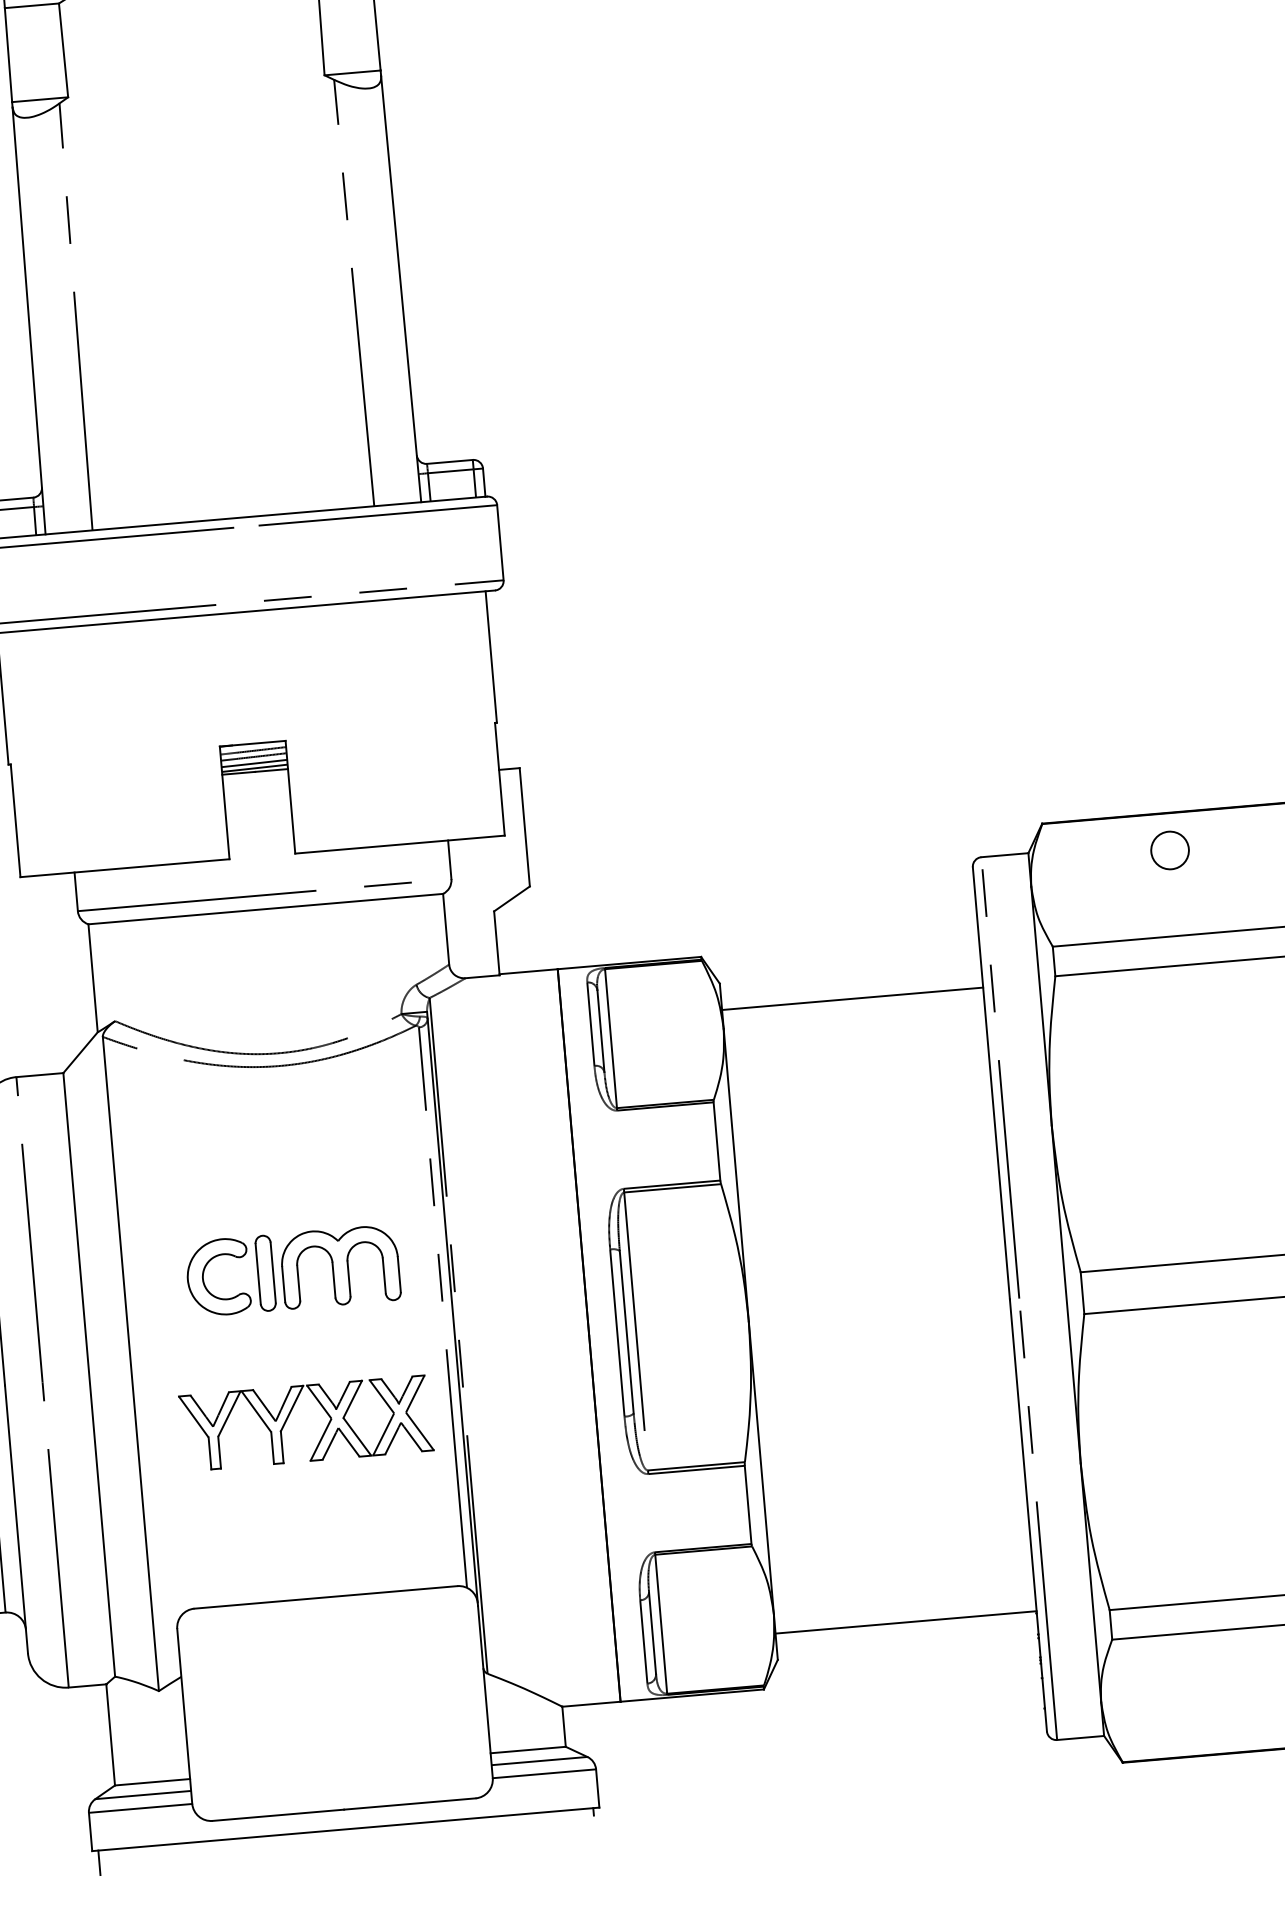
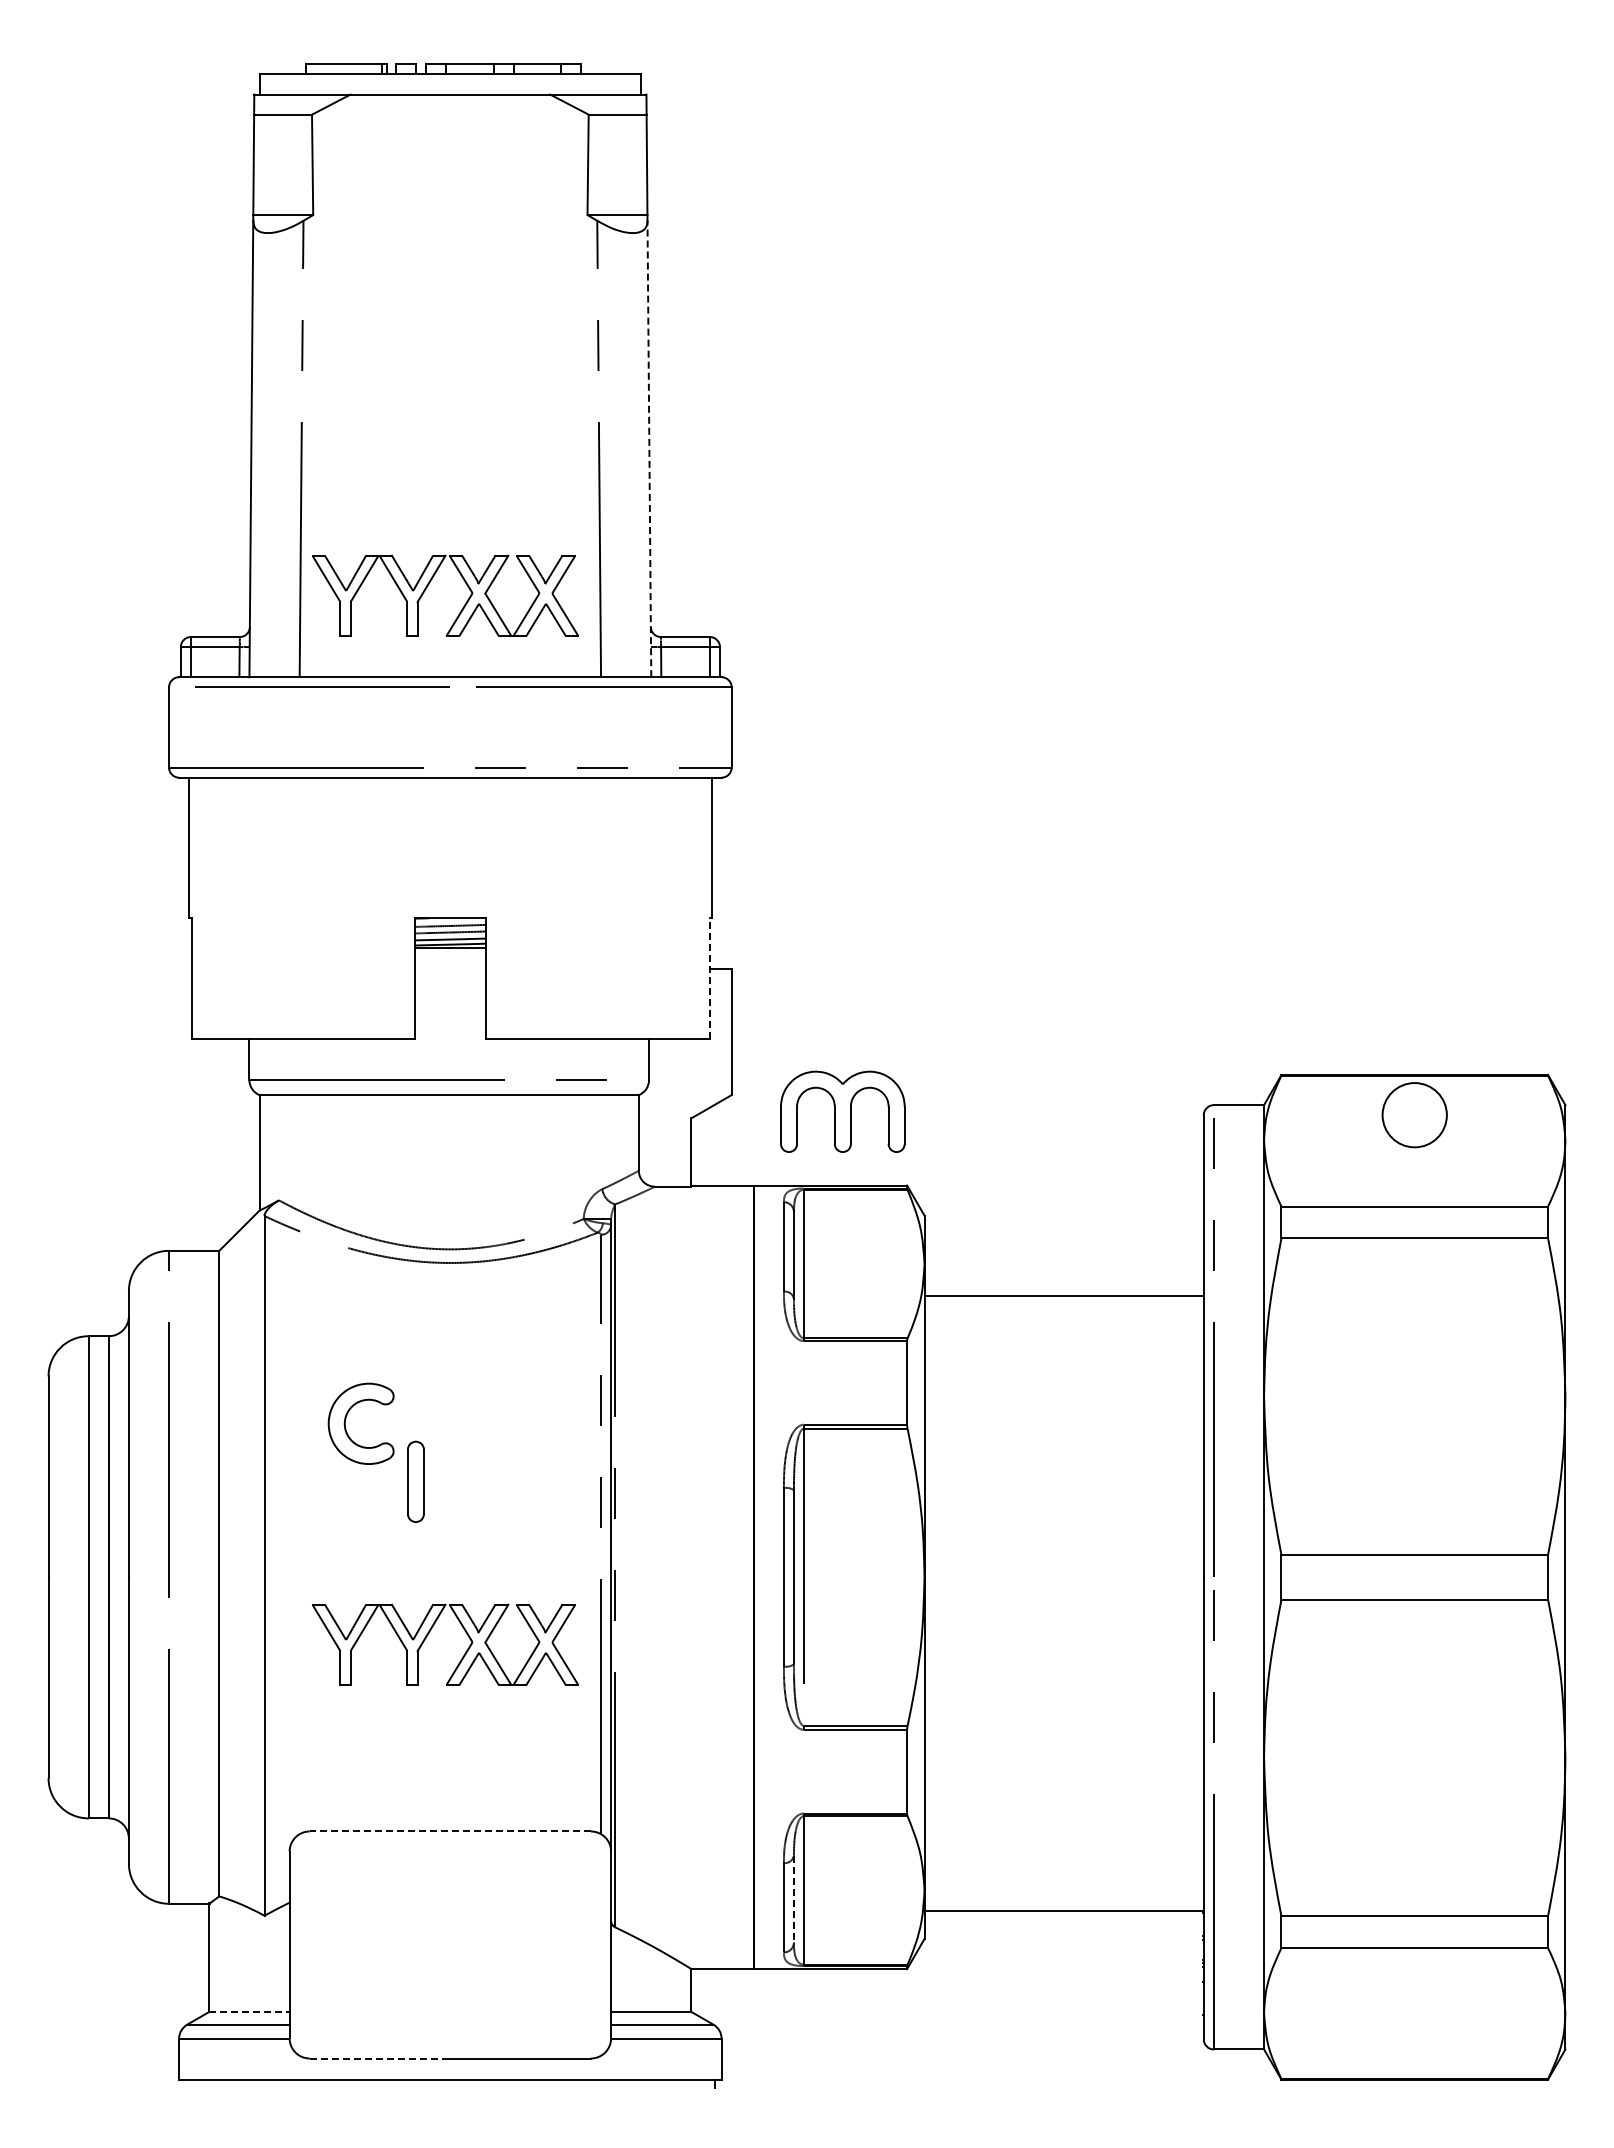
line: (401, 288) -> (649, 448), solid -> dashed
part: (205, 435) -> (428, 586), added
line: (499, 779) -> (709, 978), solid -> dashed
circle: (1169, 850) -> (1414, 1115), size x1.6
line: (852, 998) -> (1063, 1295), moved
part: (340, 1266) -> (842, 1111), moved
part: (204, 1274) -> (346, 1419), moved
line: (326, 1597) -> (450, 1831), solid -> dashed
line: (652, 1633) -> (793, 1899), solid -> dashed
line: (152, 1781) -> (249, 2011), solid -> dashed
line: (278, 1815) -> (380, 2058), solid -> dashed
line: (99, 1862) -> (185, 2092), removed

